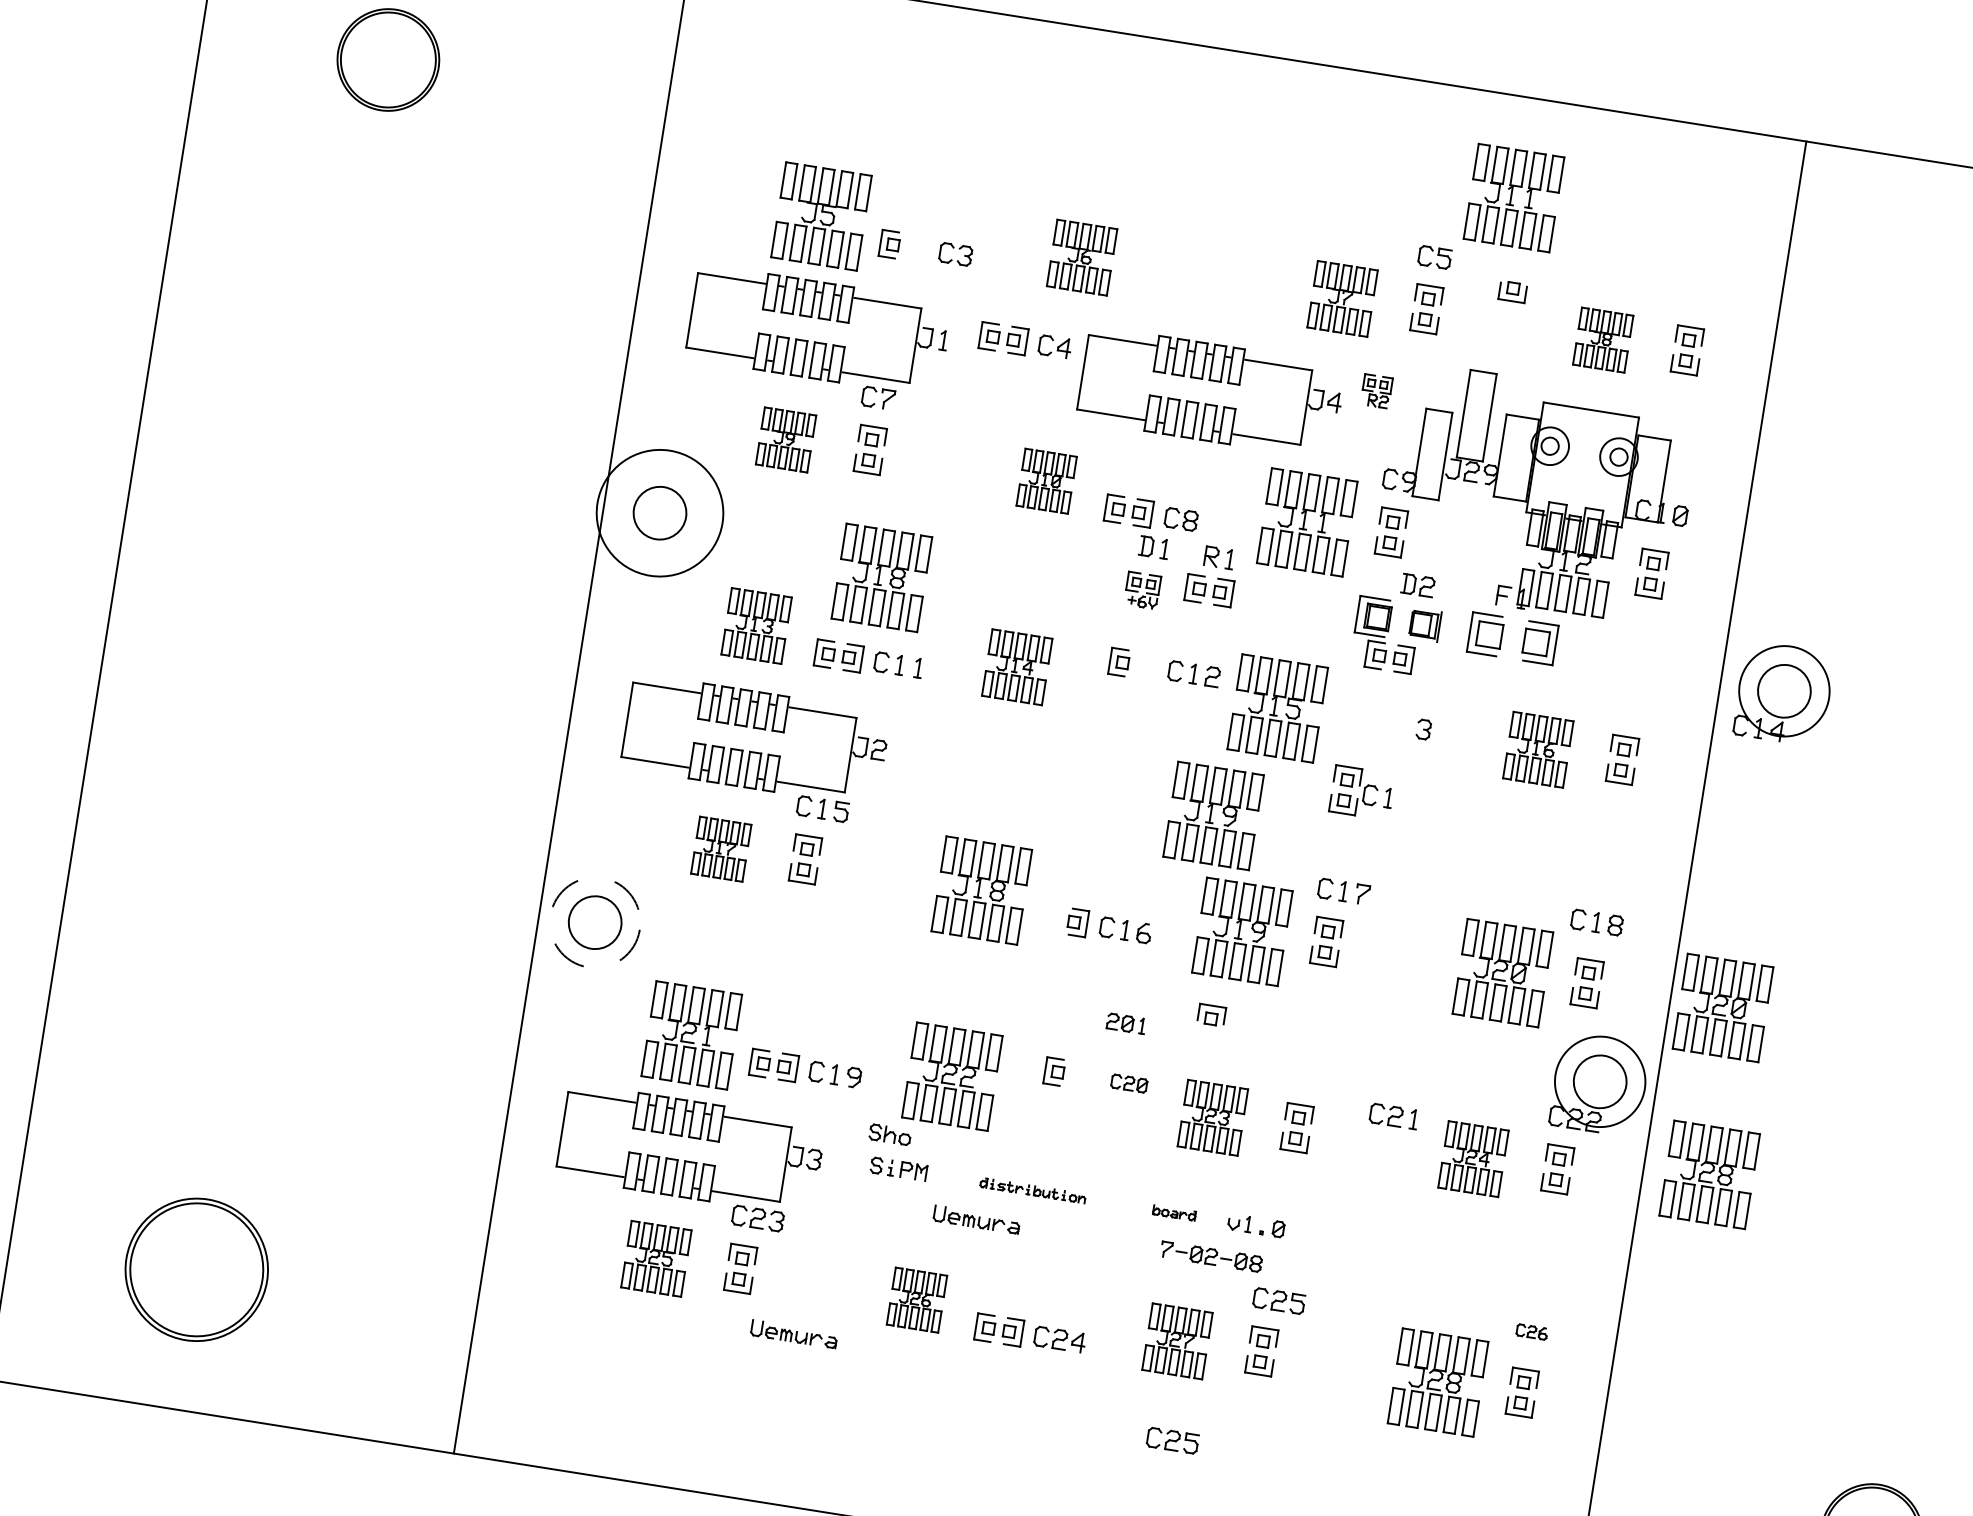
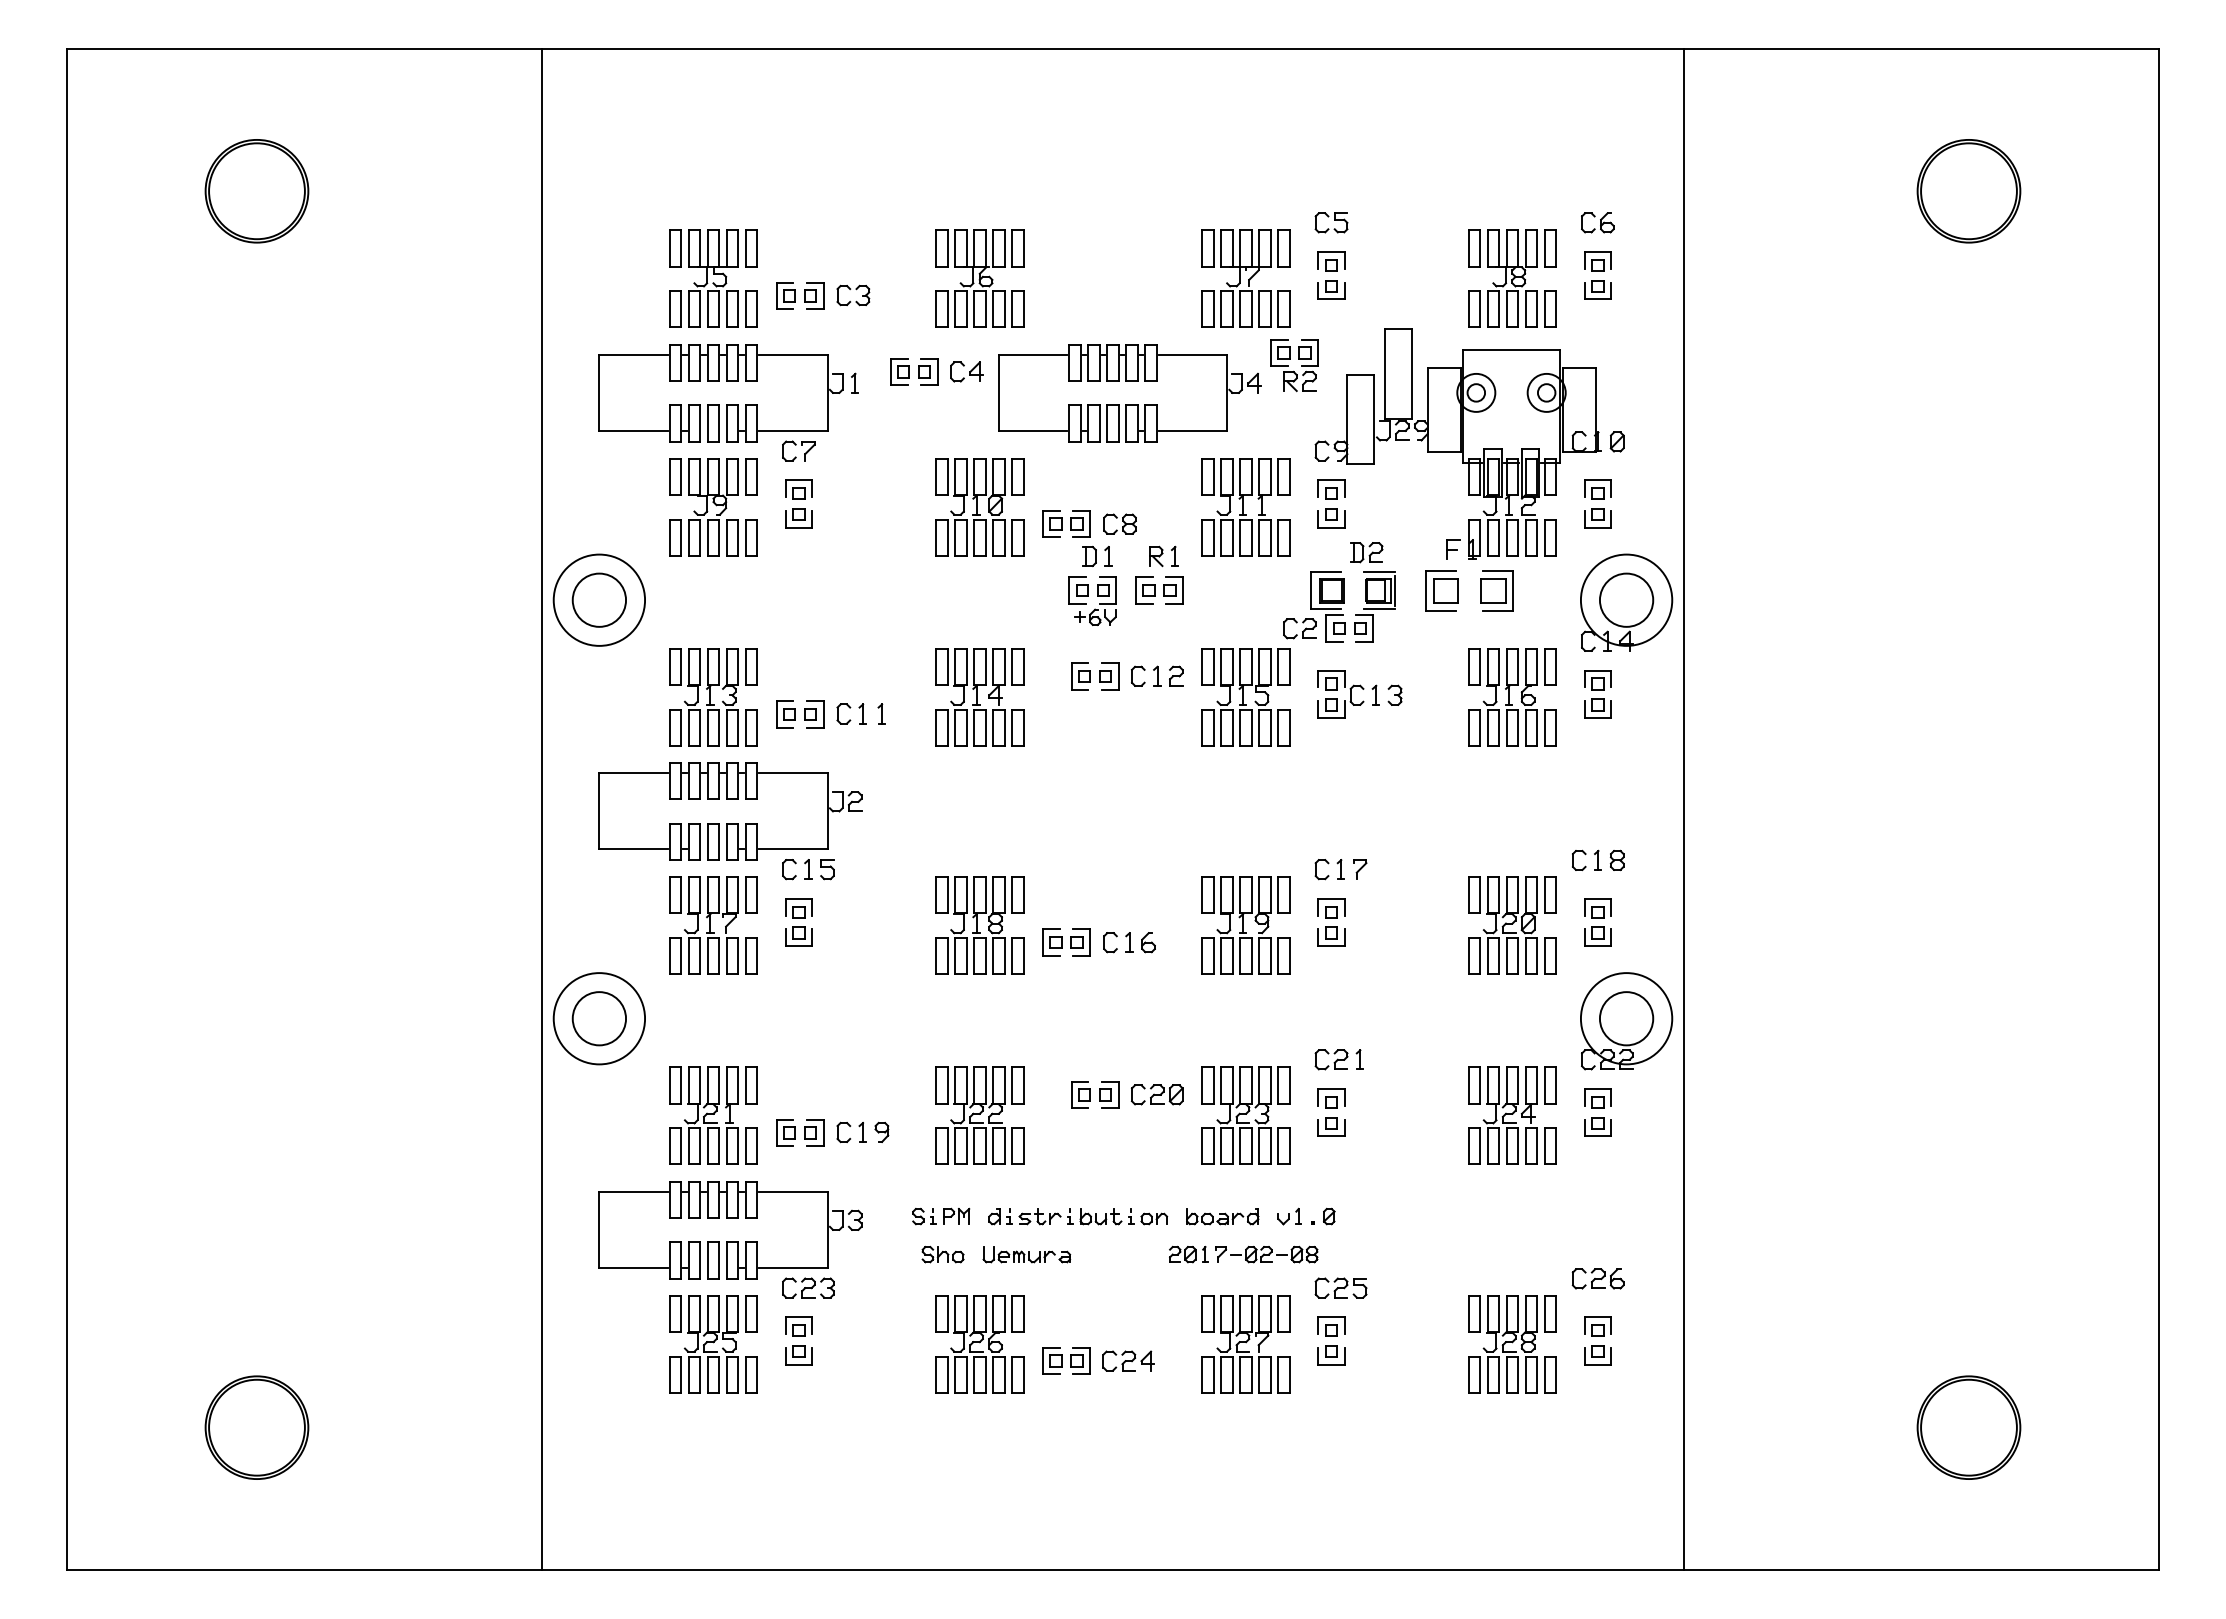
part: (1513, 198) -> (1400, 151), removed
part: (917, 248) -> (814, 295), added
part: (1081, 257) -> (979, 278), size x1.43
part: (1512, 291) -> (1414, 244), removed
part: (1342, 298) -> (1245, 278), size x1.43
part: (1695, 298) -> (1597, 222), added
part: (1603, 339) -> (1512, 278), size x1.67
part: (1376, 391) -> (1294, 365), size x1.67
part: (786, 440) -> (713, 507), size x1.67
part: (1046, 481) -> (979, 507), size x1.67
circle: (660, 512) -> (599, 599), size x0.71
part: (881, 577) -> (830, 629), removed
part: (1142, 589) -> (1092, 600), size x1.43
line: (1427, 606) -> (1379, 572), added
part: (756, 626) -> (713, 697), size x1.43
line: (1421, 643) -> (1379, 609), added
part: (1340, 649) -> (1299, 628), added
part: (1147, 666) -> (1109, 676), added
part: (1016, 667) -> (979, 697), size x1.43
part: (1783, 693) -> (1626, 602), moved
part: (1538, 749) -> (1512, 697), size x1.43
part: (1361, 793) -> (1348, 694), moved
part: (1212, 815) -> (1198, 814), removed
part: (721, 849) -> (713, 925), size x1.67
part: (1050, 918) -> (1052, 942), added
circle: (595, 922) -> (599, 1018), dashed -> solid
part: (1723, 1007) -> (1737, 925), removed
part: (1211, 1015) -> (1228, 1013), removed
part: (1125, 1023) -> (1188, 1254), moved
part: (1082, 1075) -> (1109, 1094), added
part: (1129, 1083) -> (1157, 1094), size x1.43
part: (1393, 1116) -> (1338, 1059), moved
part: (1212, 1117) -> (1245, 1115), size x1.43
part: (889, 1134) -> (942, 1254), moved
part: (1473, 1158) -> (1512, 1115), size x1.43
part: (1709, 1175) -> (1750, 1094), removed
part: (1033, 1190) -> (1078, 1216), size x1.67
part: (1174, 1212) -> (1222, 1216), size x1.67
part: (656, 1259) -> (713, 1344), size x1.43
part: (196, 1269) -> (256, 1427), size x0.71
part: (916, 1300) -> (979, 1344), size x1.67
part: (1531, 1331) -> (1597, 1278), size x1.67
part: (793, 1334) -> (862, 1397), removed
part: (1176, 1341) -> (1245, 1344), size x1.43
part: (1172, 1440) -> (1256, 1443), removed

